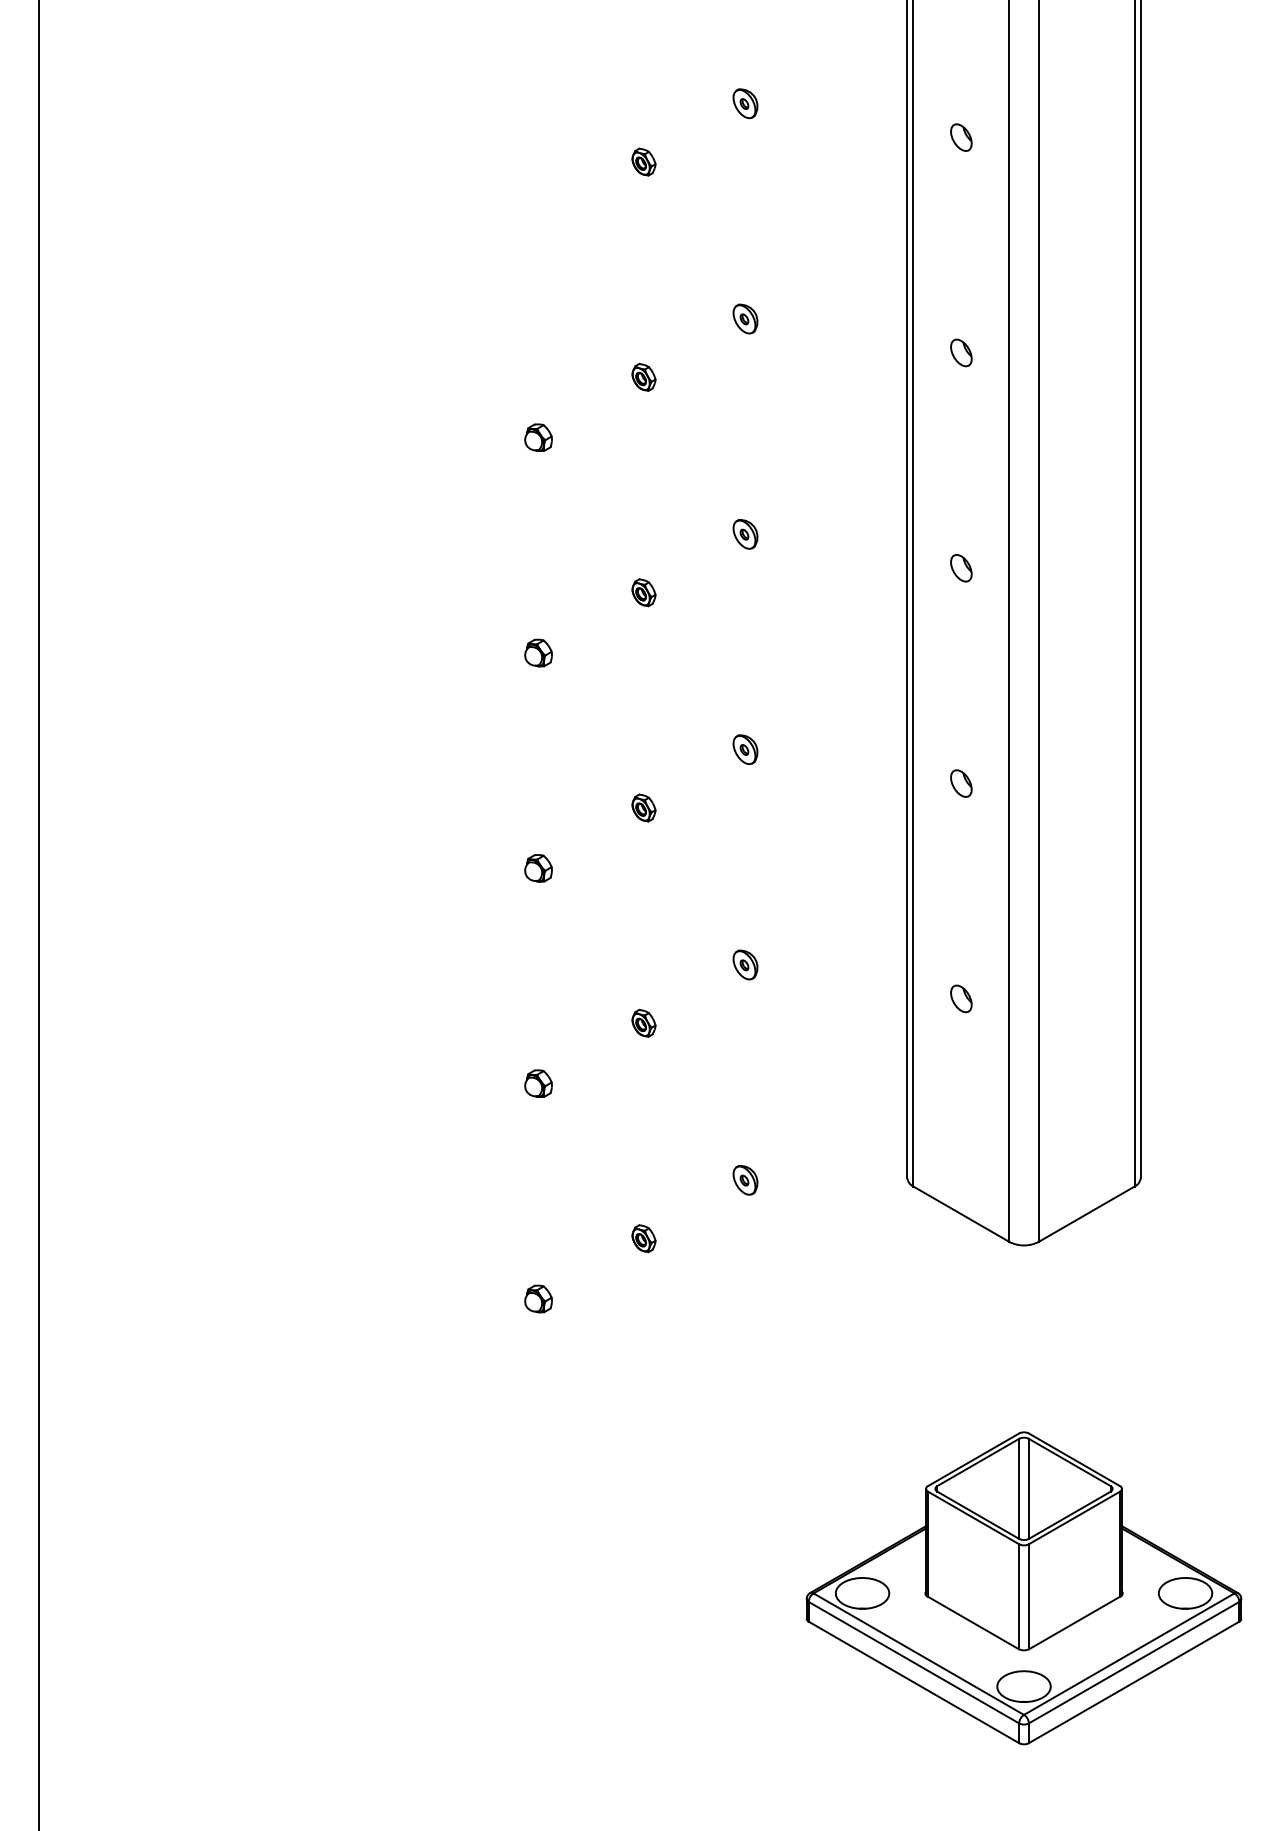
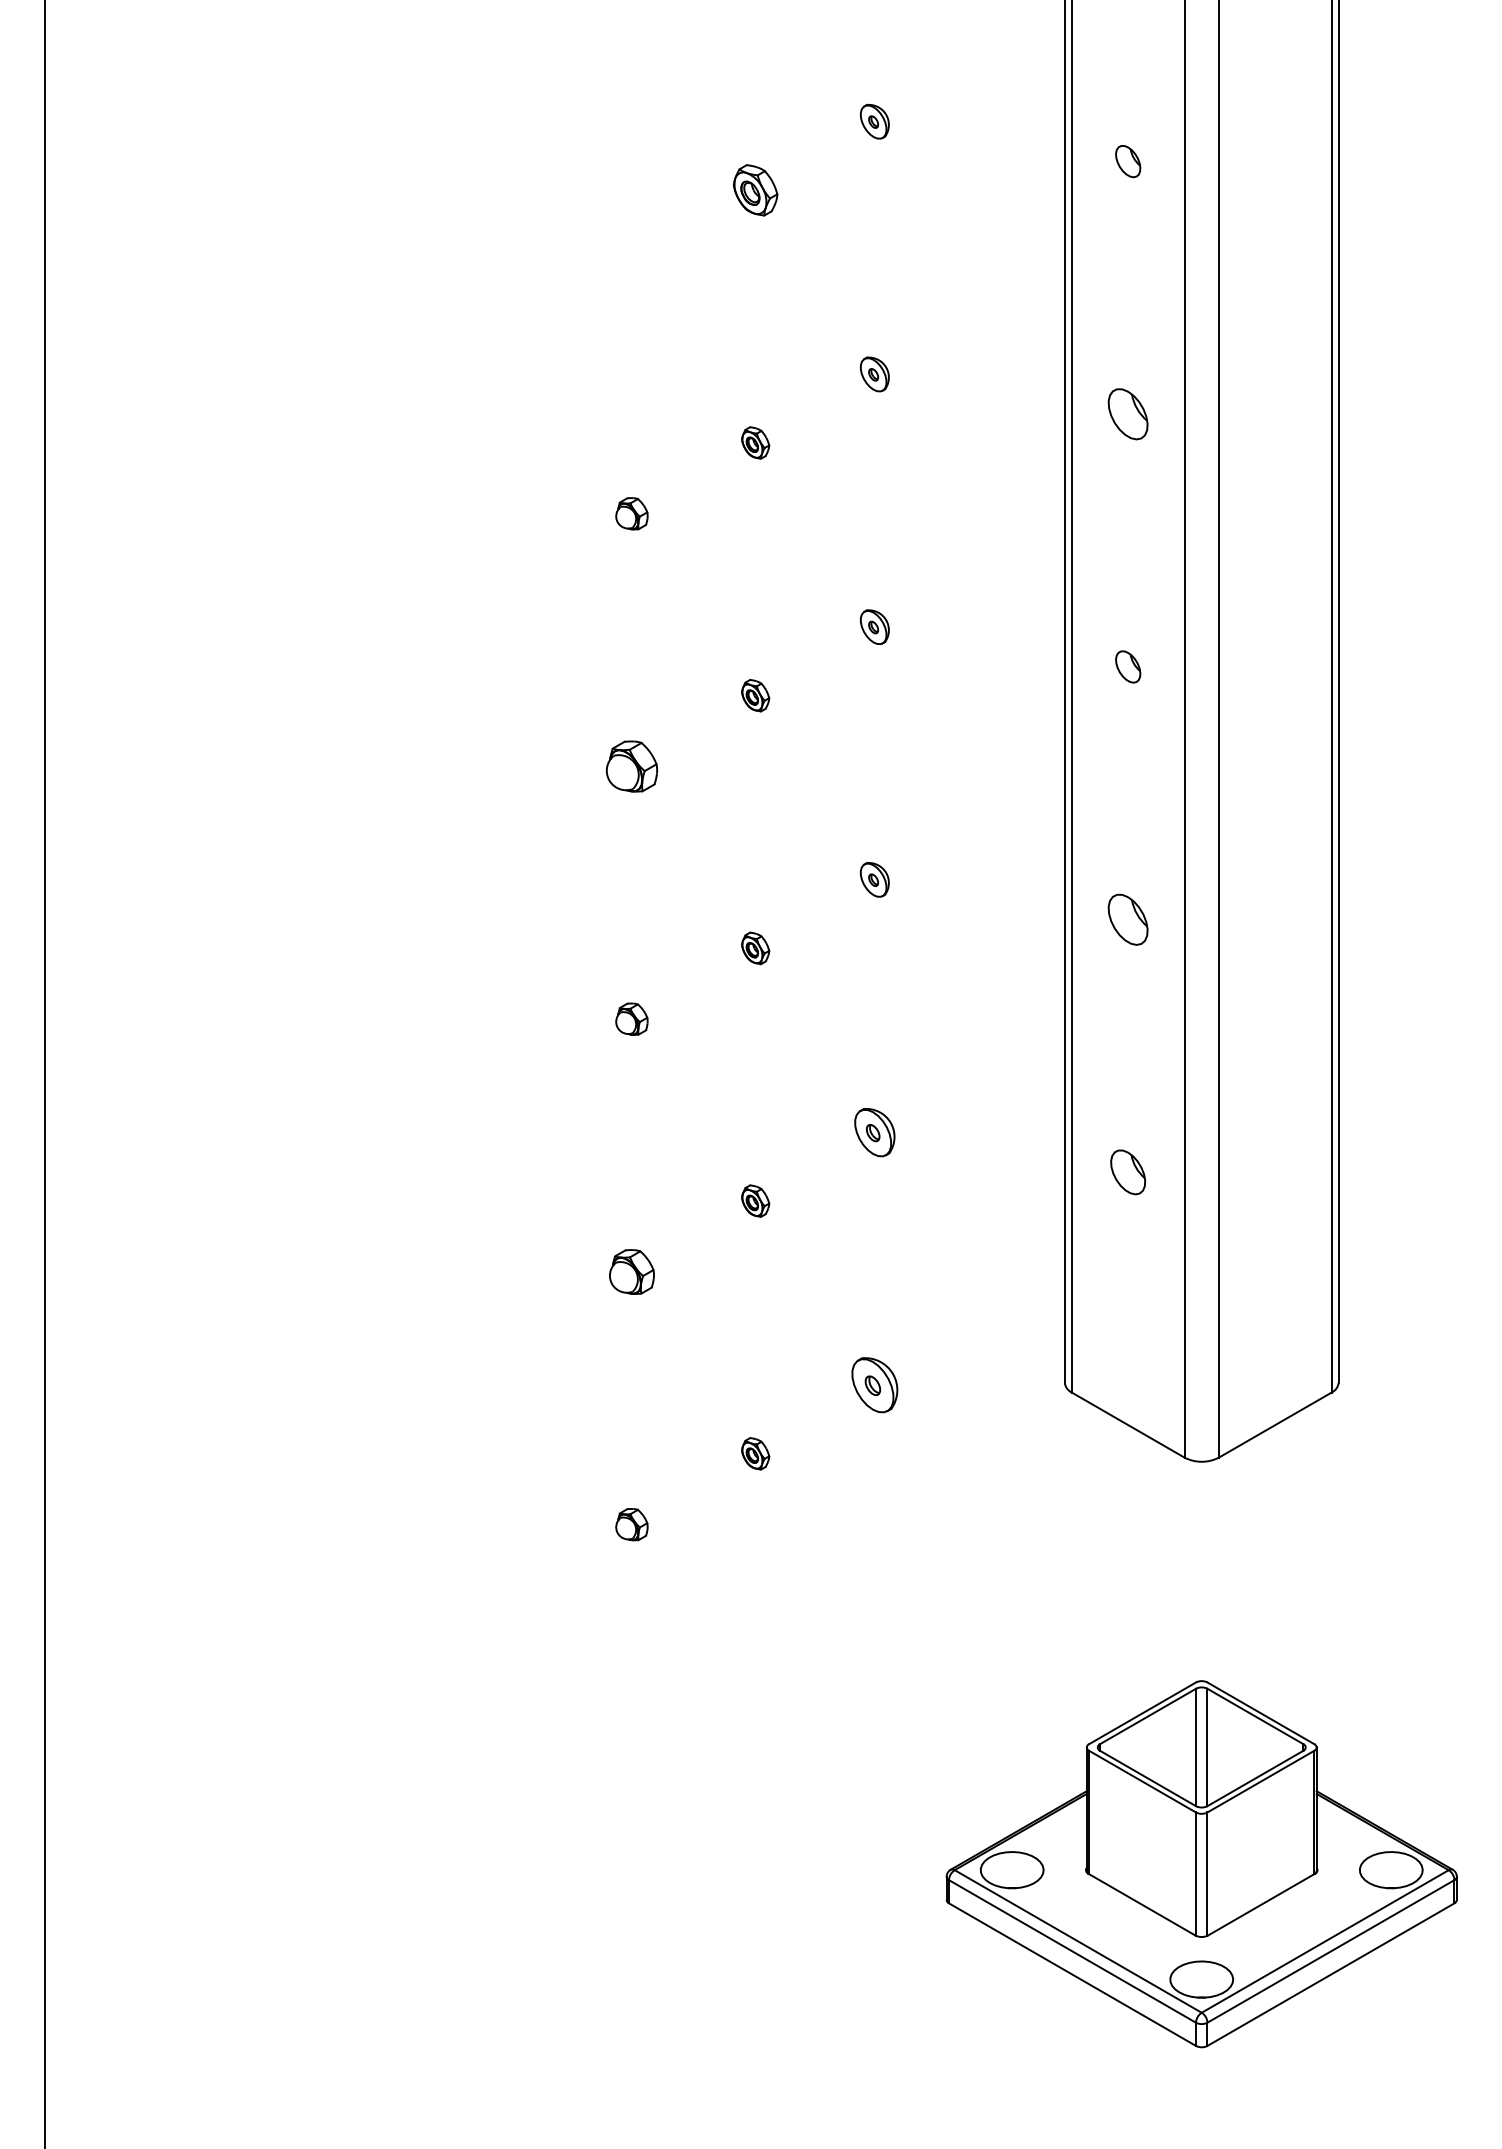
part: (643, 161) -> (755, 189), size x1.6
part: (961, 352) -> (1128, 413), size x1.6
part: (538, 652) -> (631, 765), size x1.6
part: (961, 783) -> (1128, 919), size x1.6
part: (745, 964) -> (874, 1132), size x1.4
part: (961, 998) -> (1128, 1171), size x1.4
part: (538, 1083) -> (631, 1271), size x1.4
part: (745, 1180) -> (874, 1385), size x1.6

